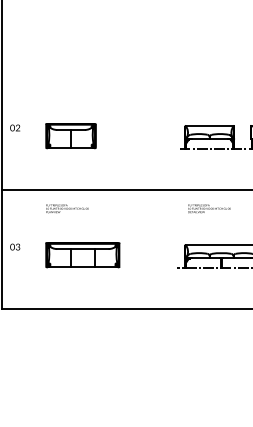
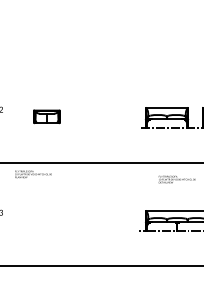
part: (70, 136) -> (46, 117), size x0.6
text: (67, 208) -> (33, 174), moved
text: (209, 208) -> (177, 179), moved
part: (82, 255) -> (56, 220), removed

